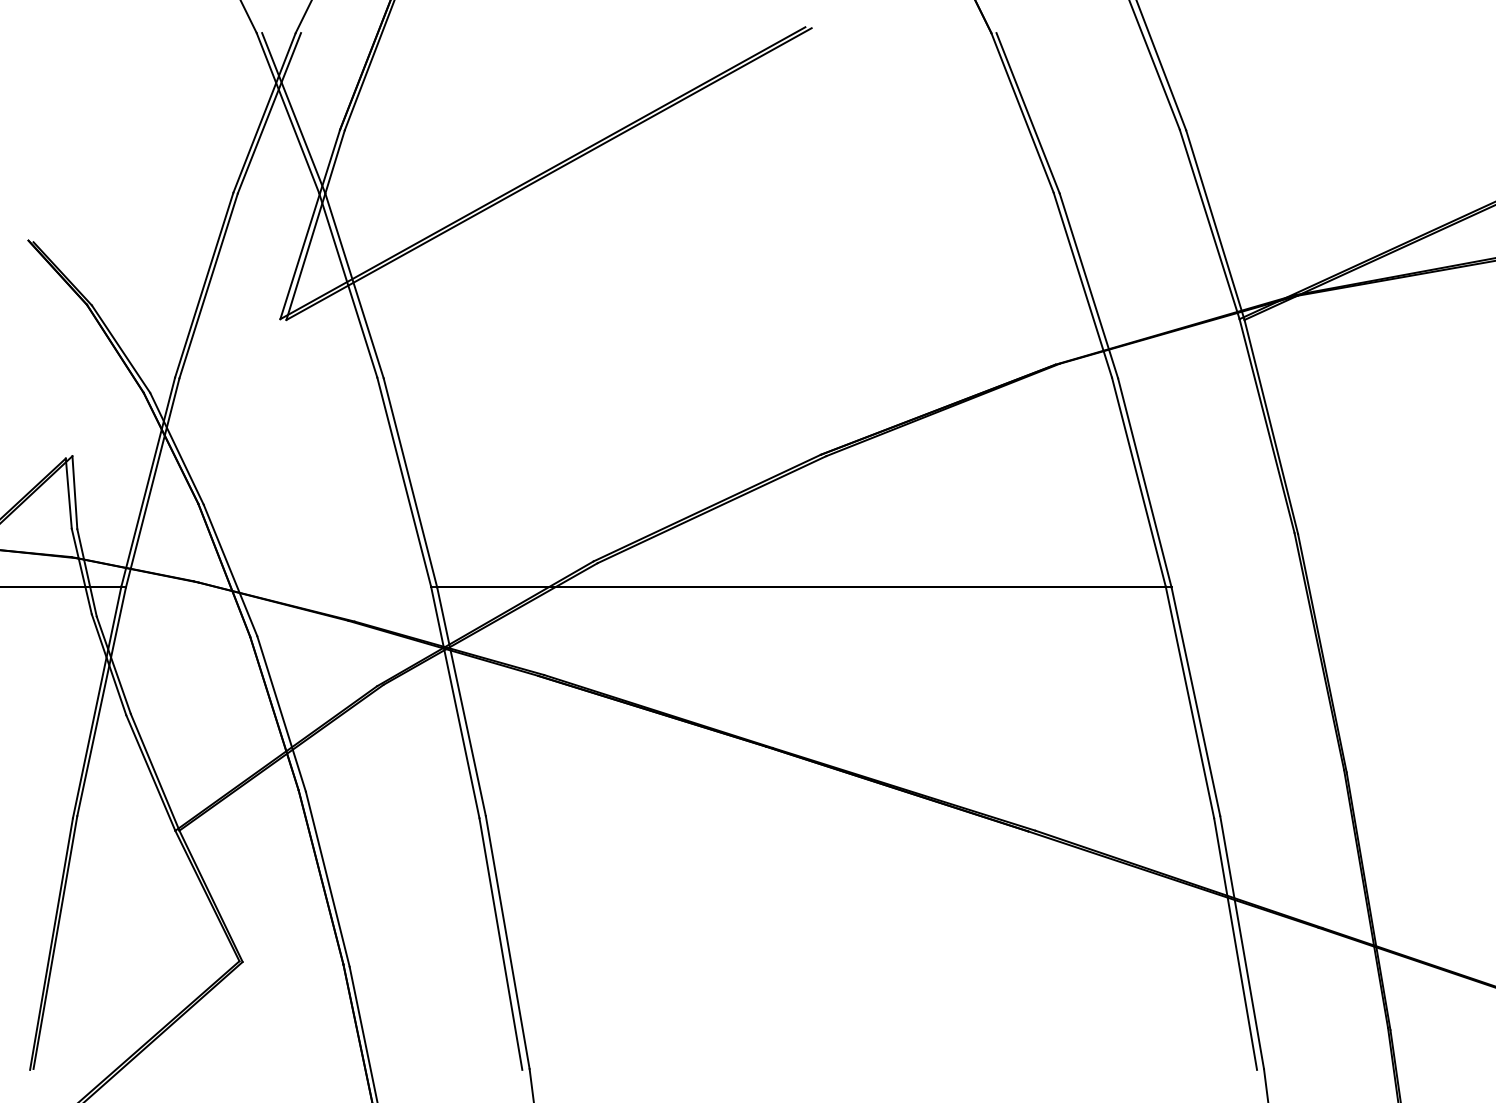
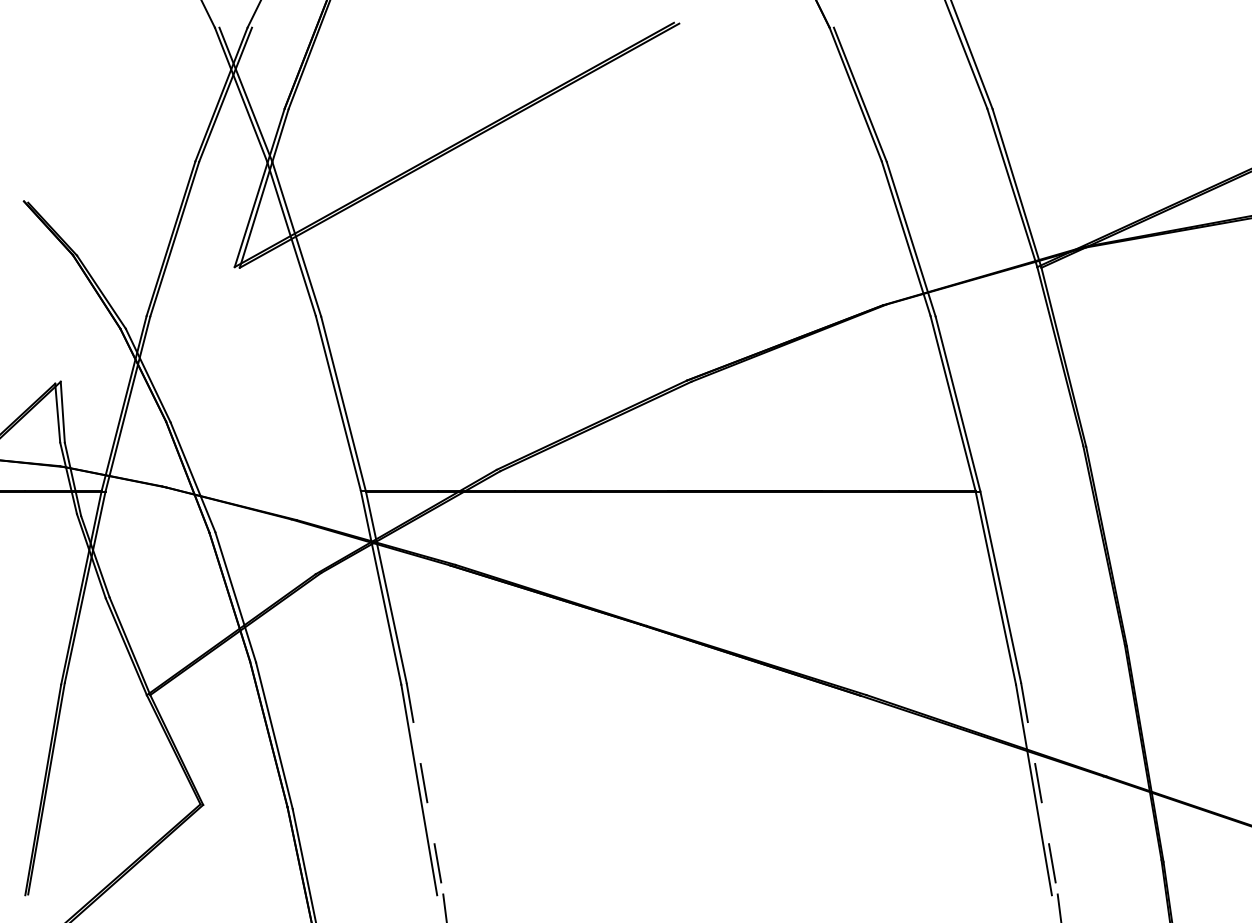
line: (507, 943) -> (424, 789), solid -> dashed
line: (1242, 943) -> (1039, 789), solid -> dashed

